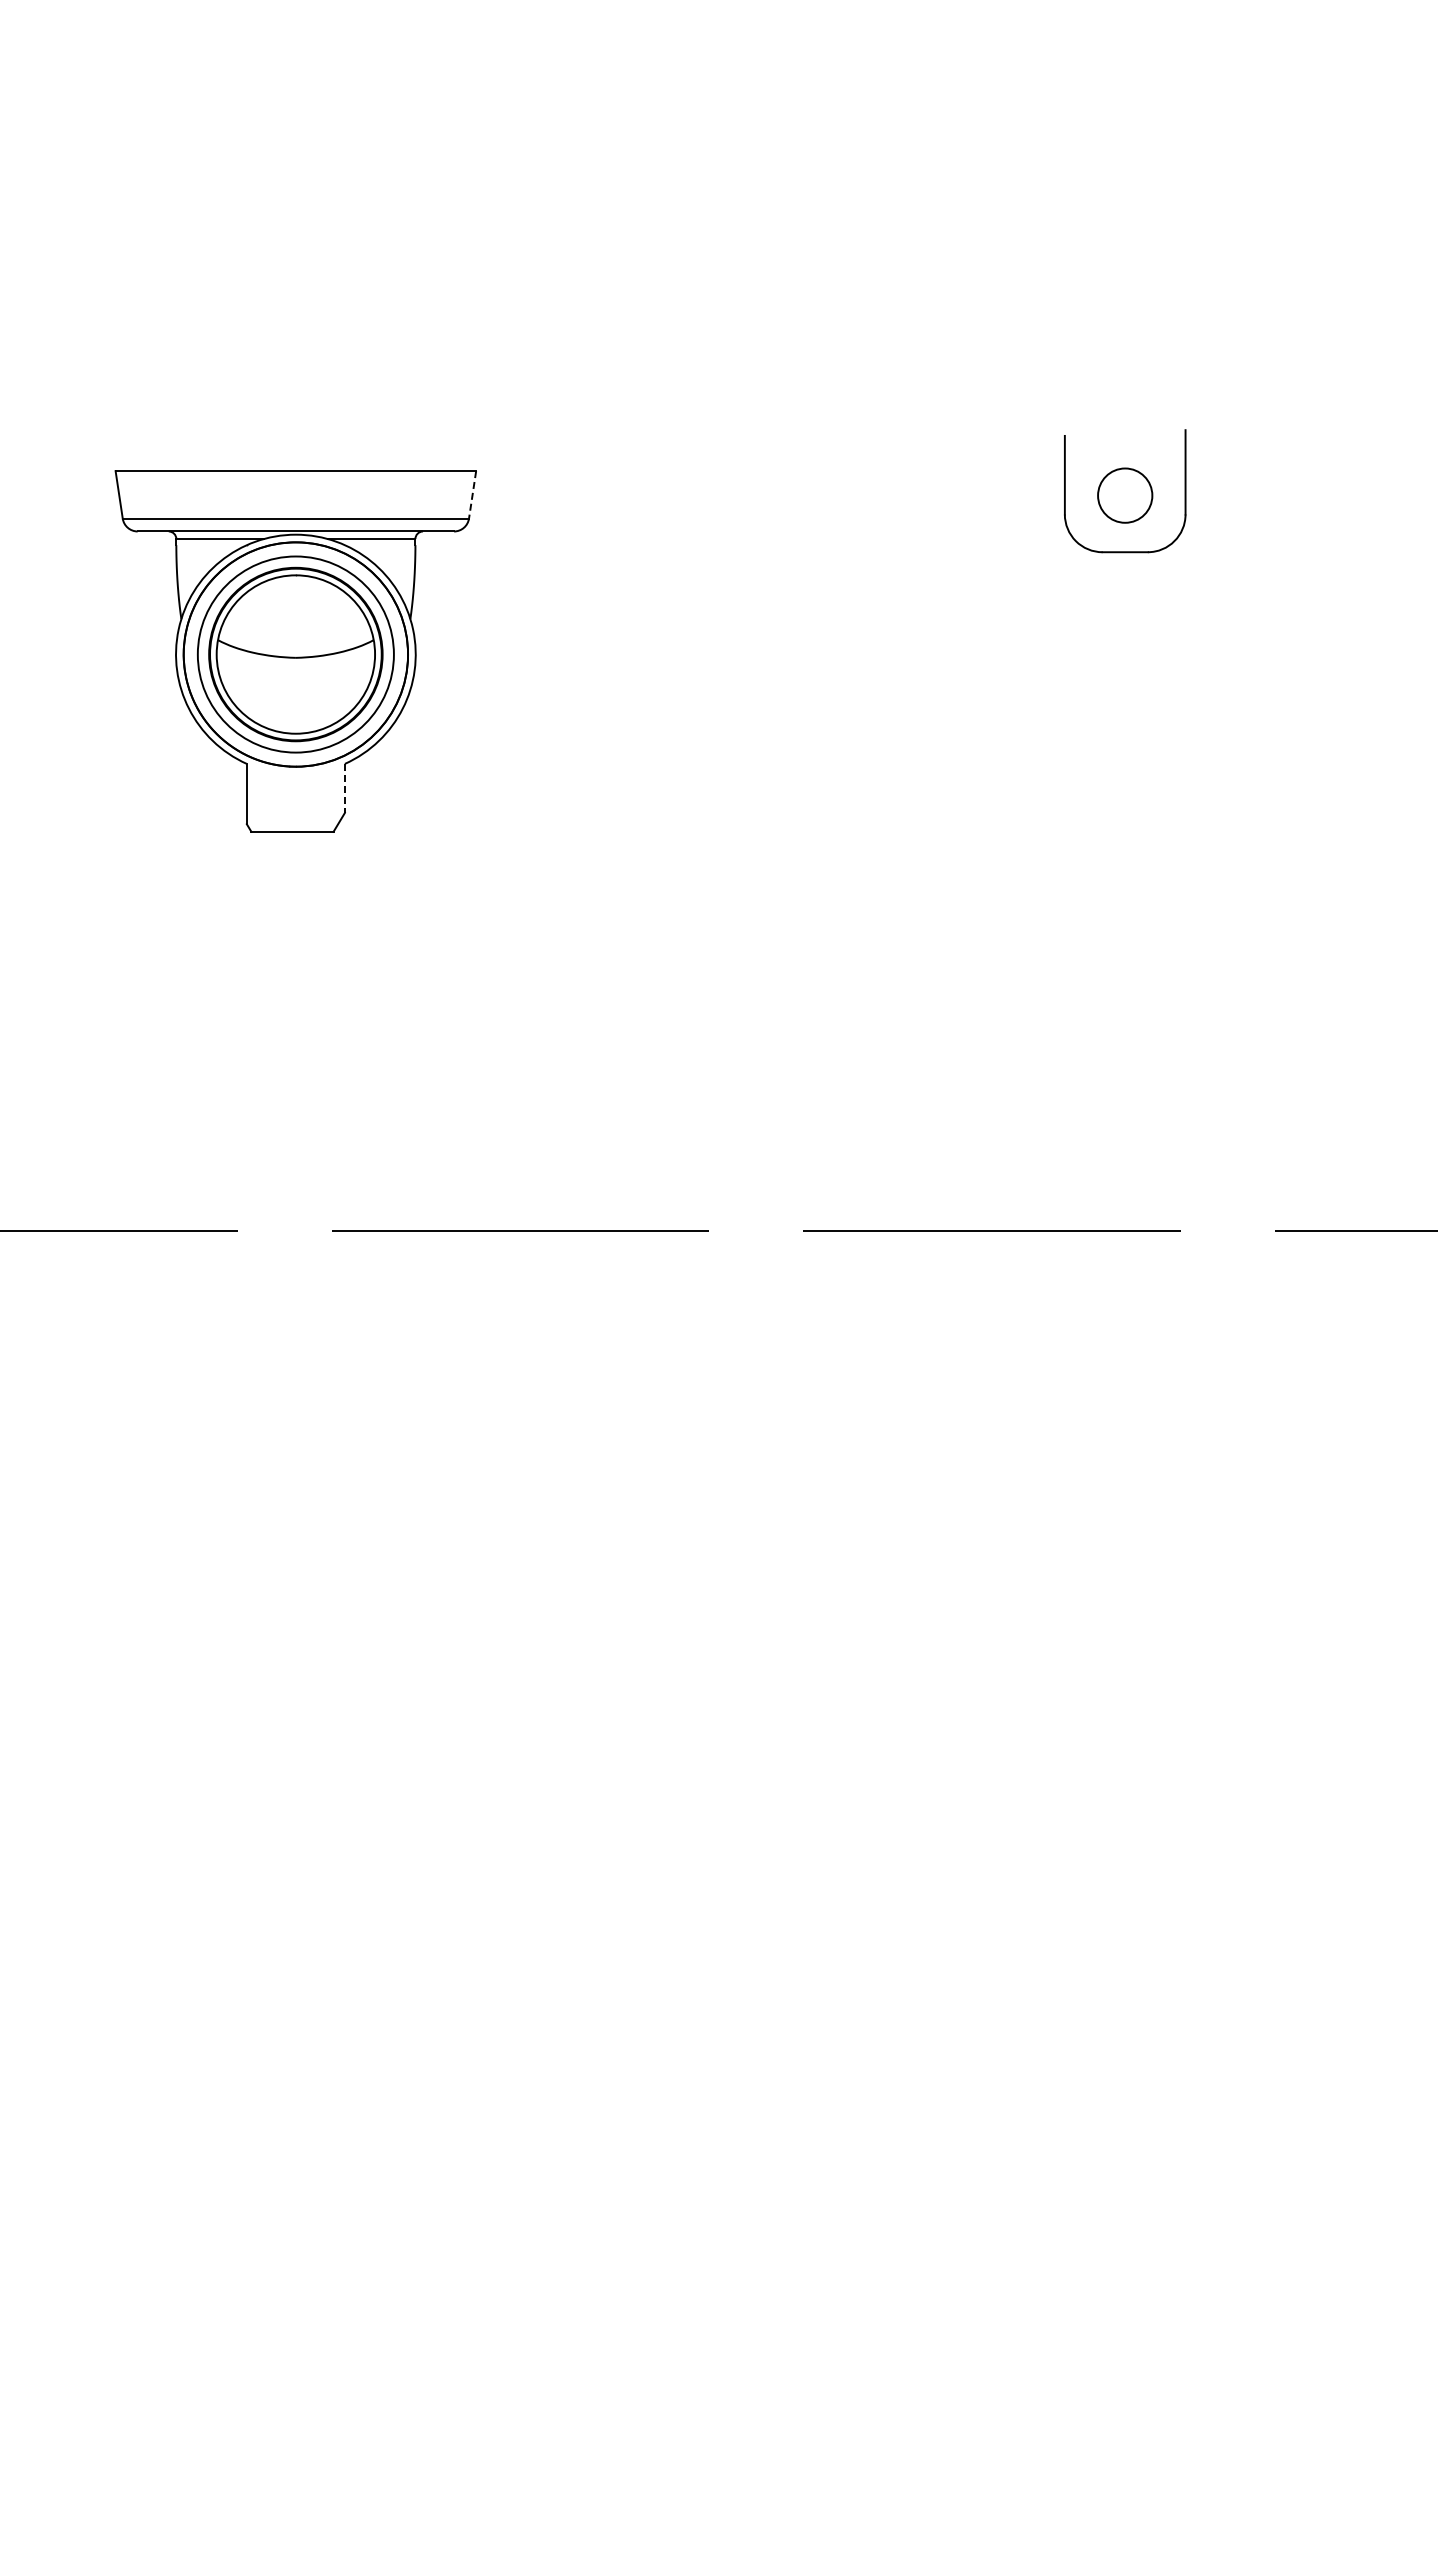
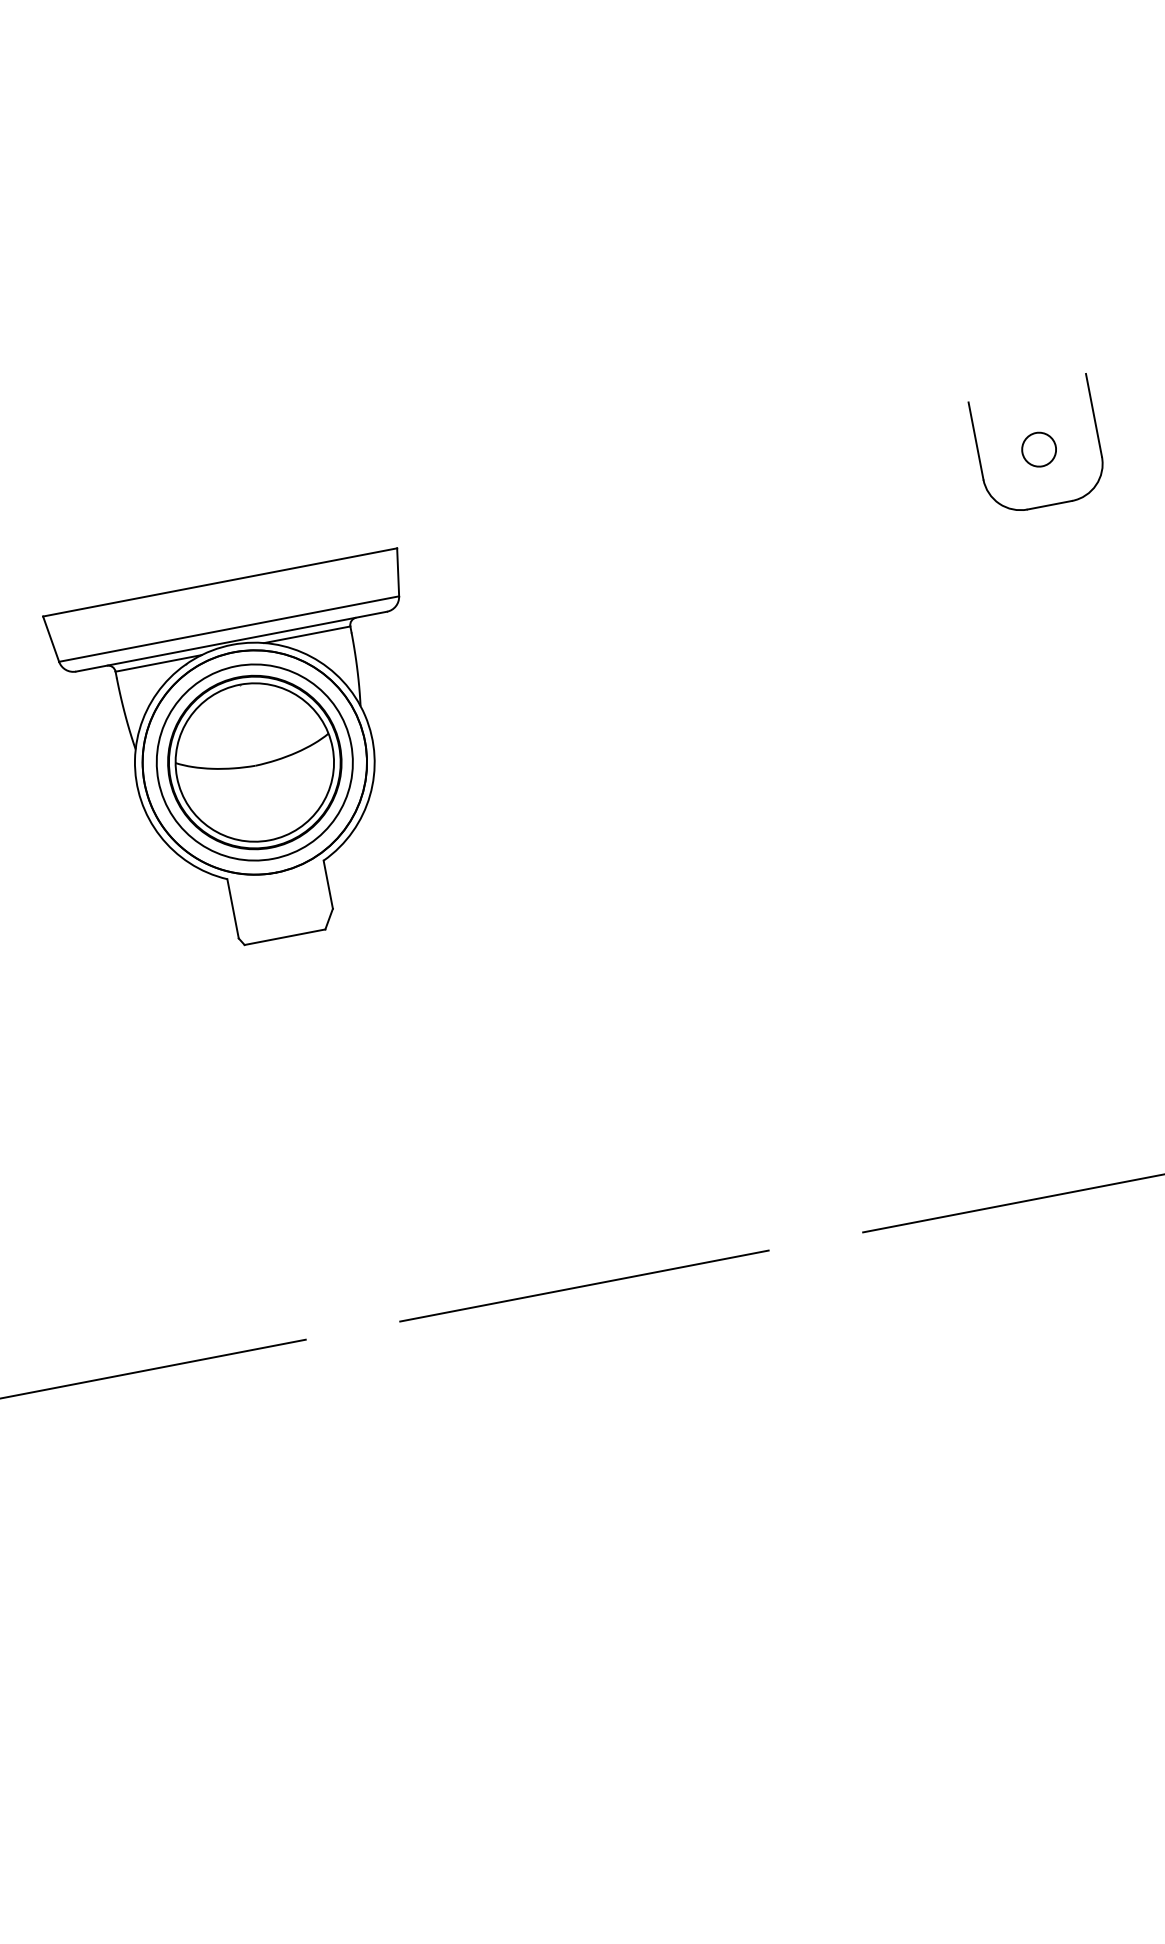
line: (472, 495) -> (398, 572), dashed -> solid
circle: (1125, 495) -> (1039, 449), size x0.62
line: (344, 788) -> (327, 884), dashed -> solid

